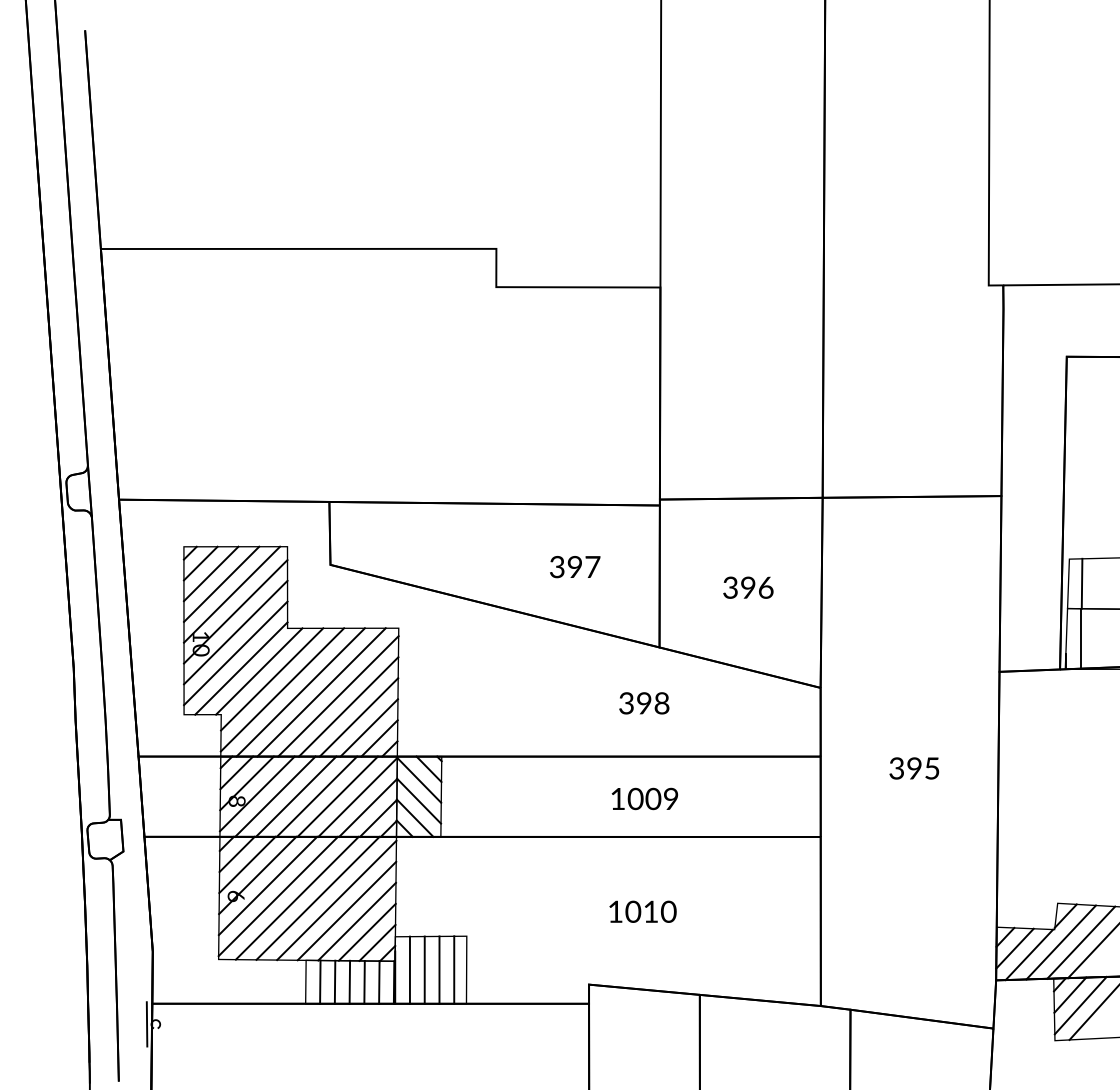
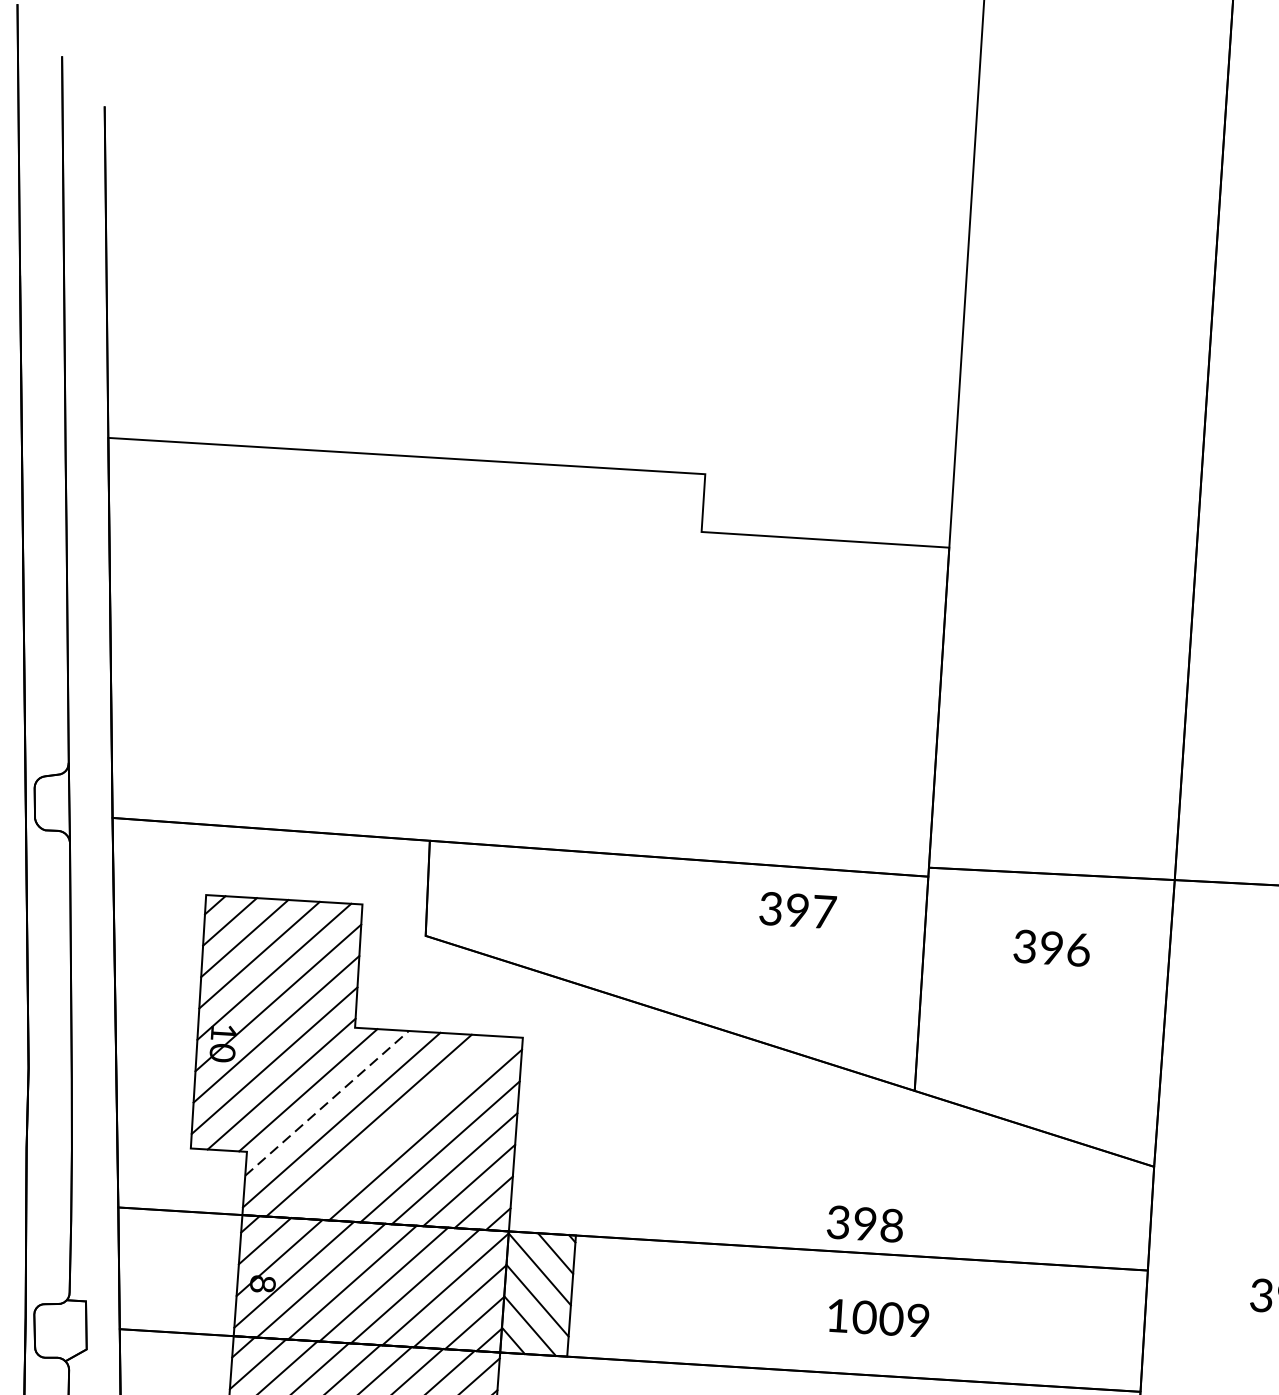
text: (575, 567) -> (798, 911), moved
text: (748, 587) -> (1052, 947), moved
line: (272, 679) -> (327, 1103), solid -> dashed
line: (321, 692) -> (400, 1127), removed
text: (644, 703) -> (865, 1224), moved

